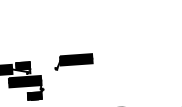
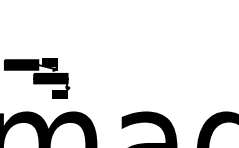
part: (73, 61) -> (102, 61), removed

